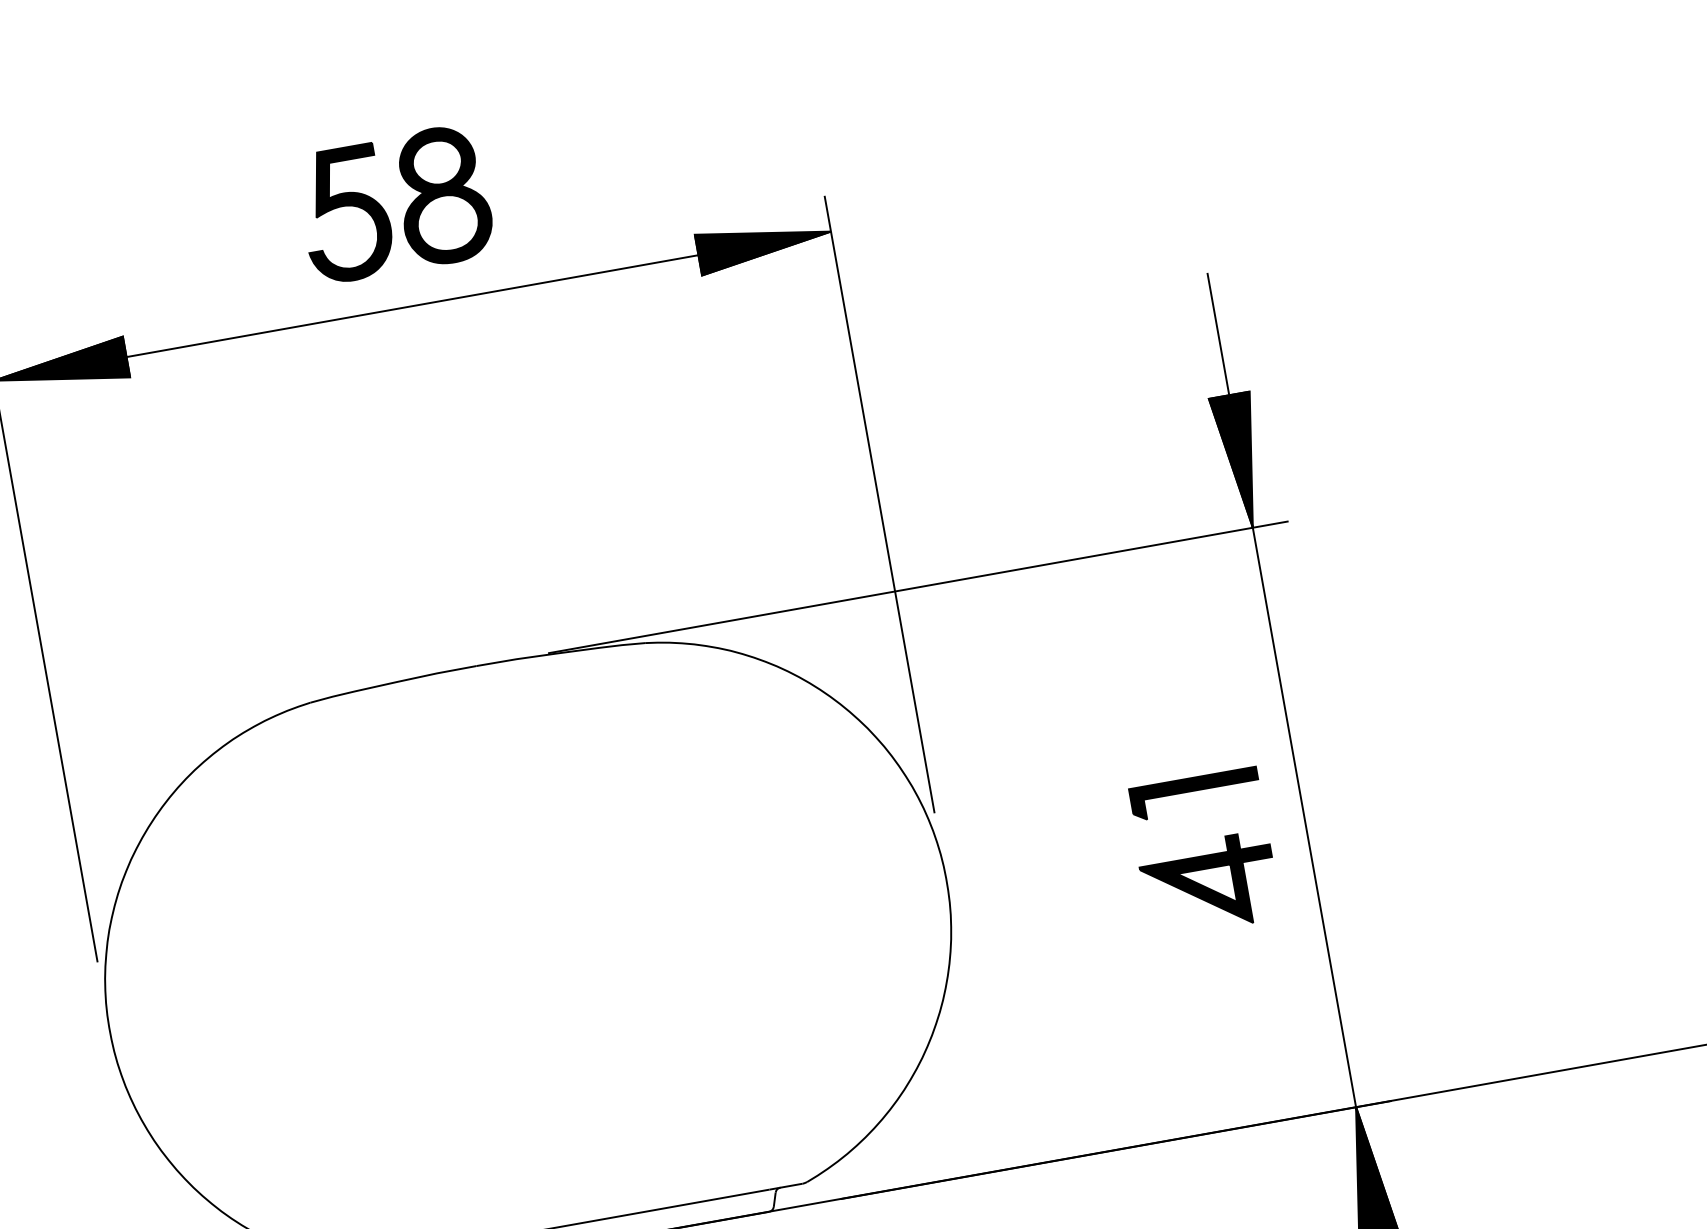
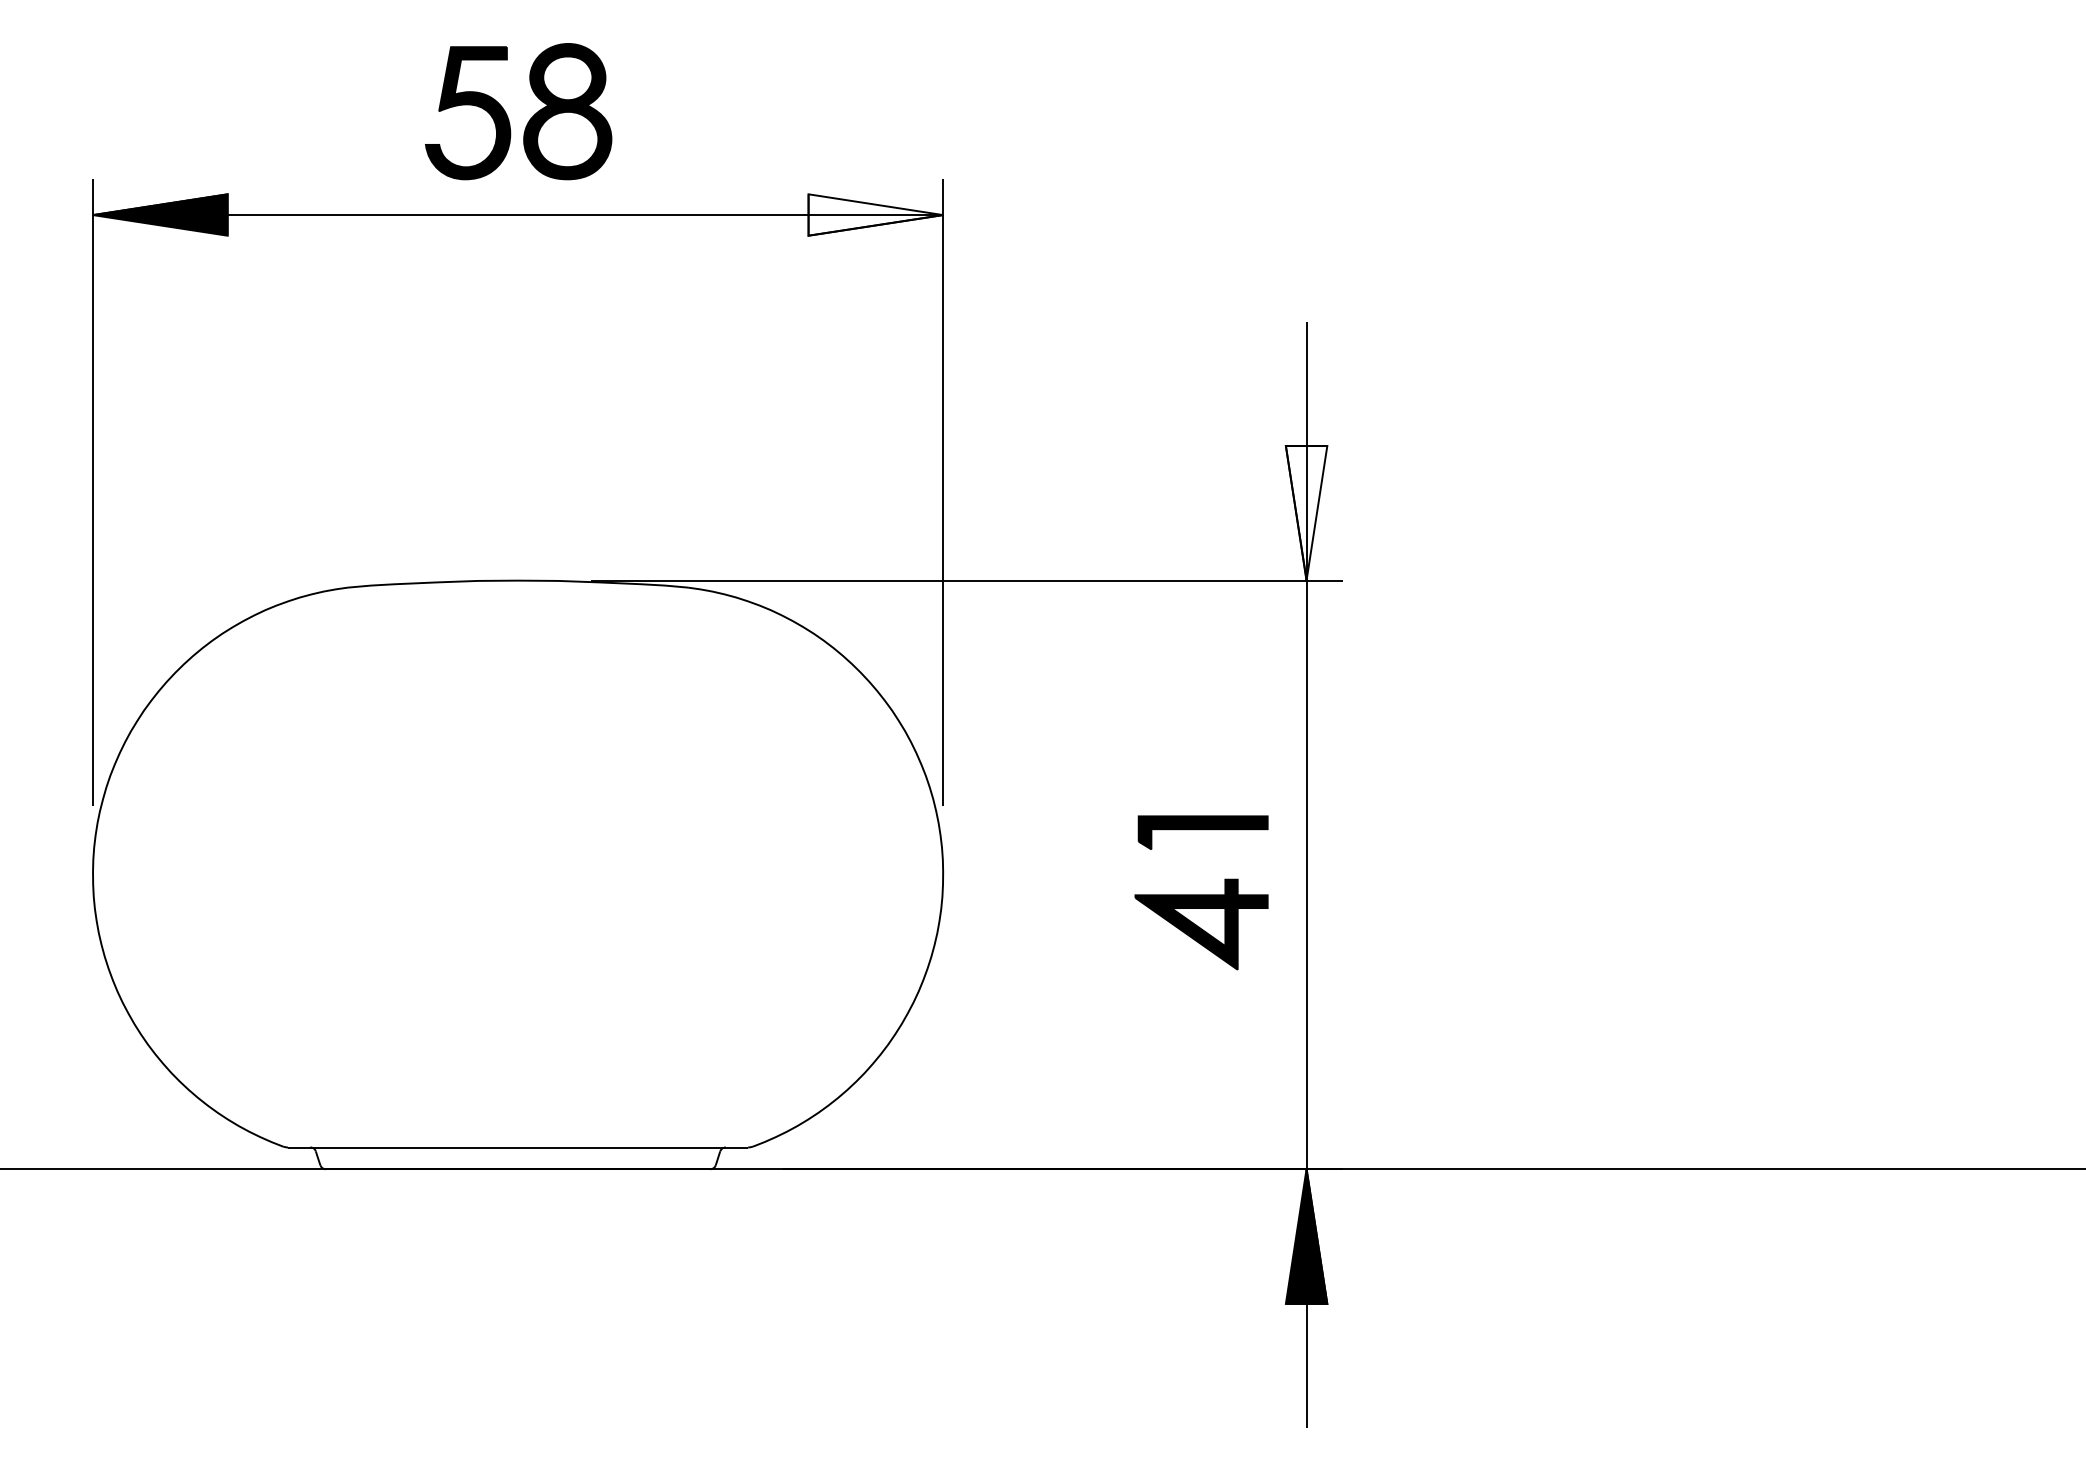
fill: (764, 242) -> (875, 214), removed
fill: (1241, 461) -> (1306, 513), removed

